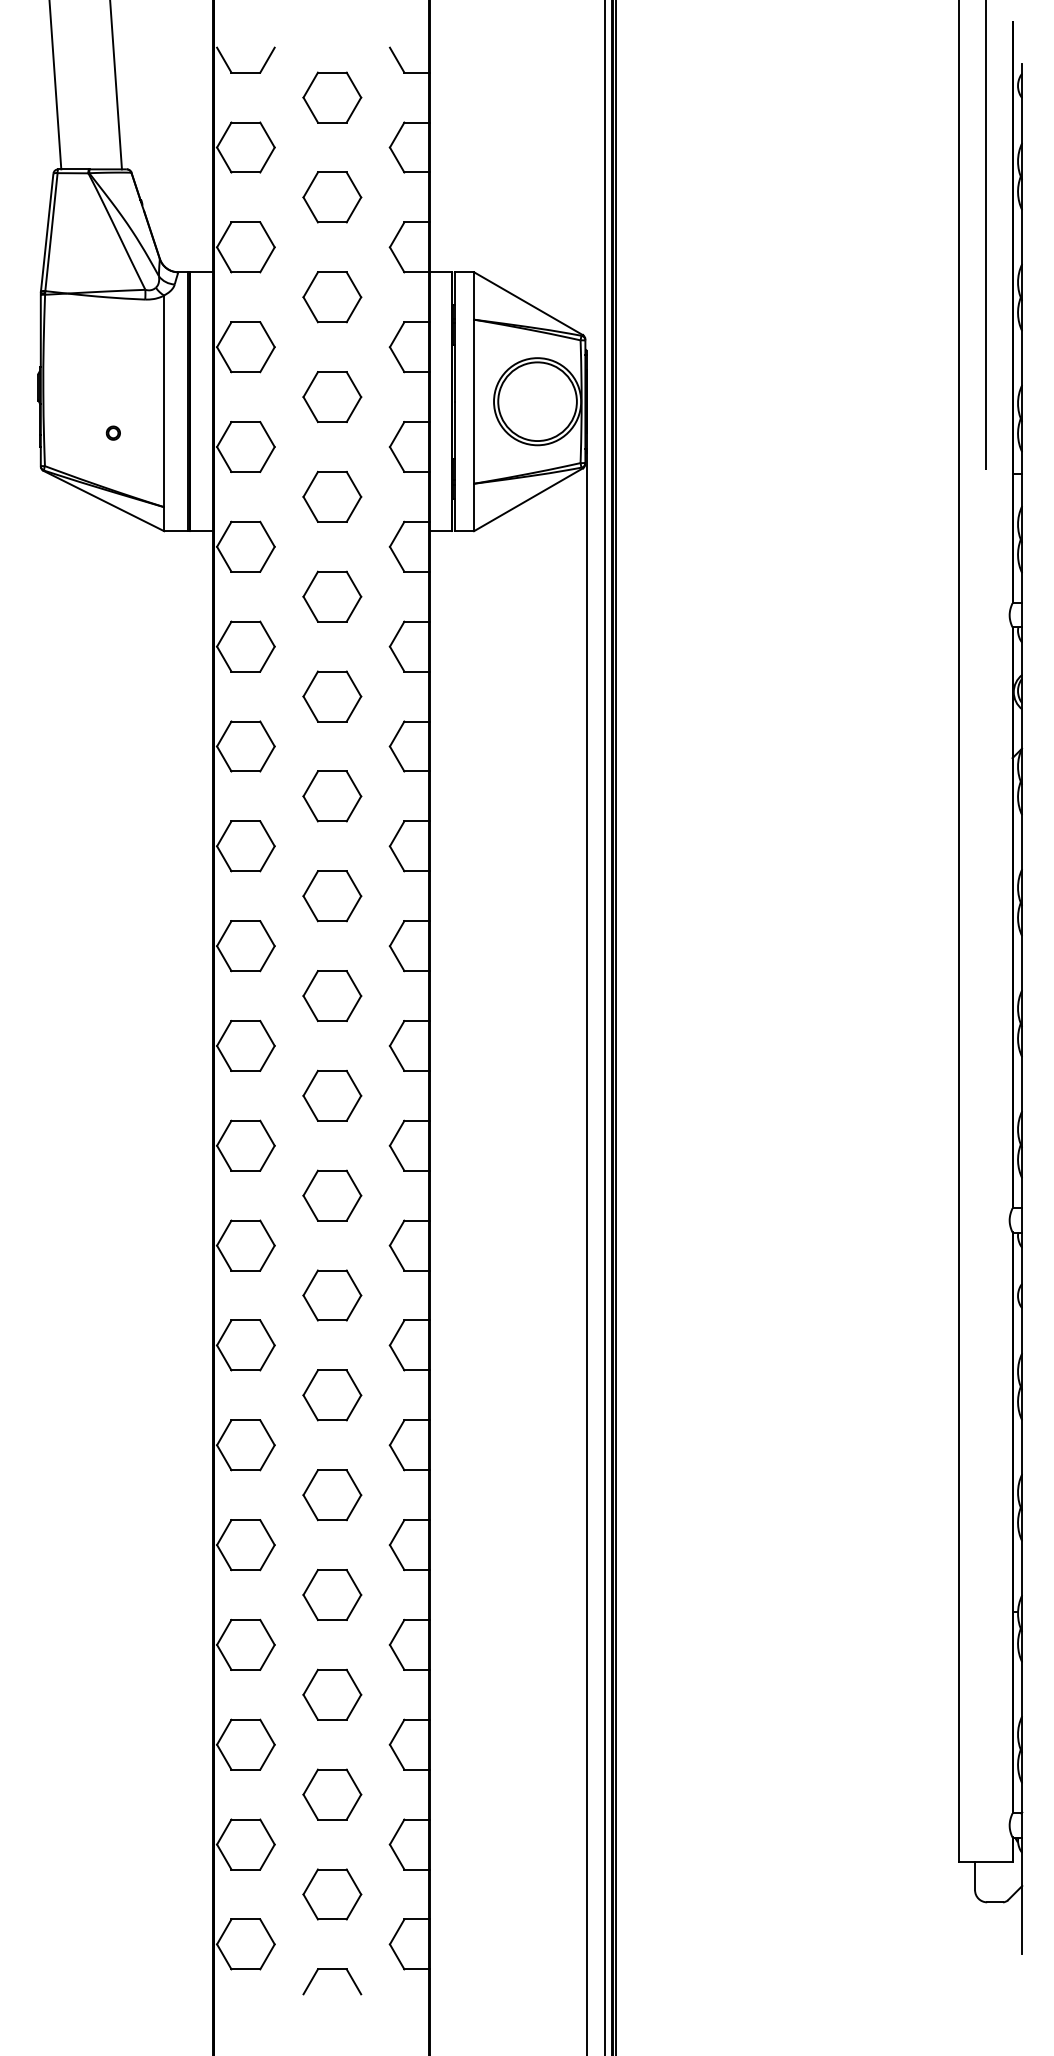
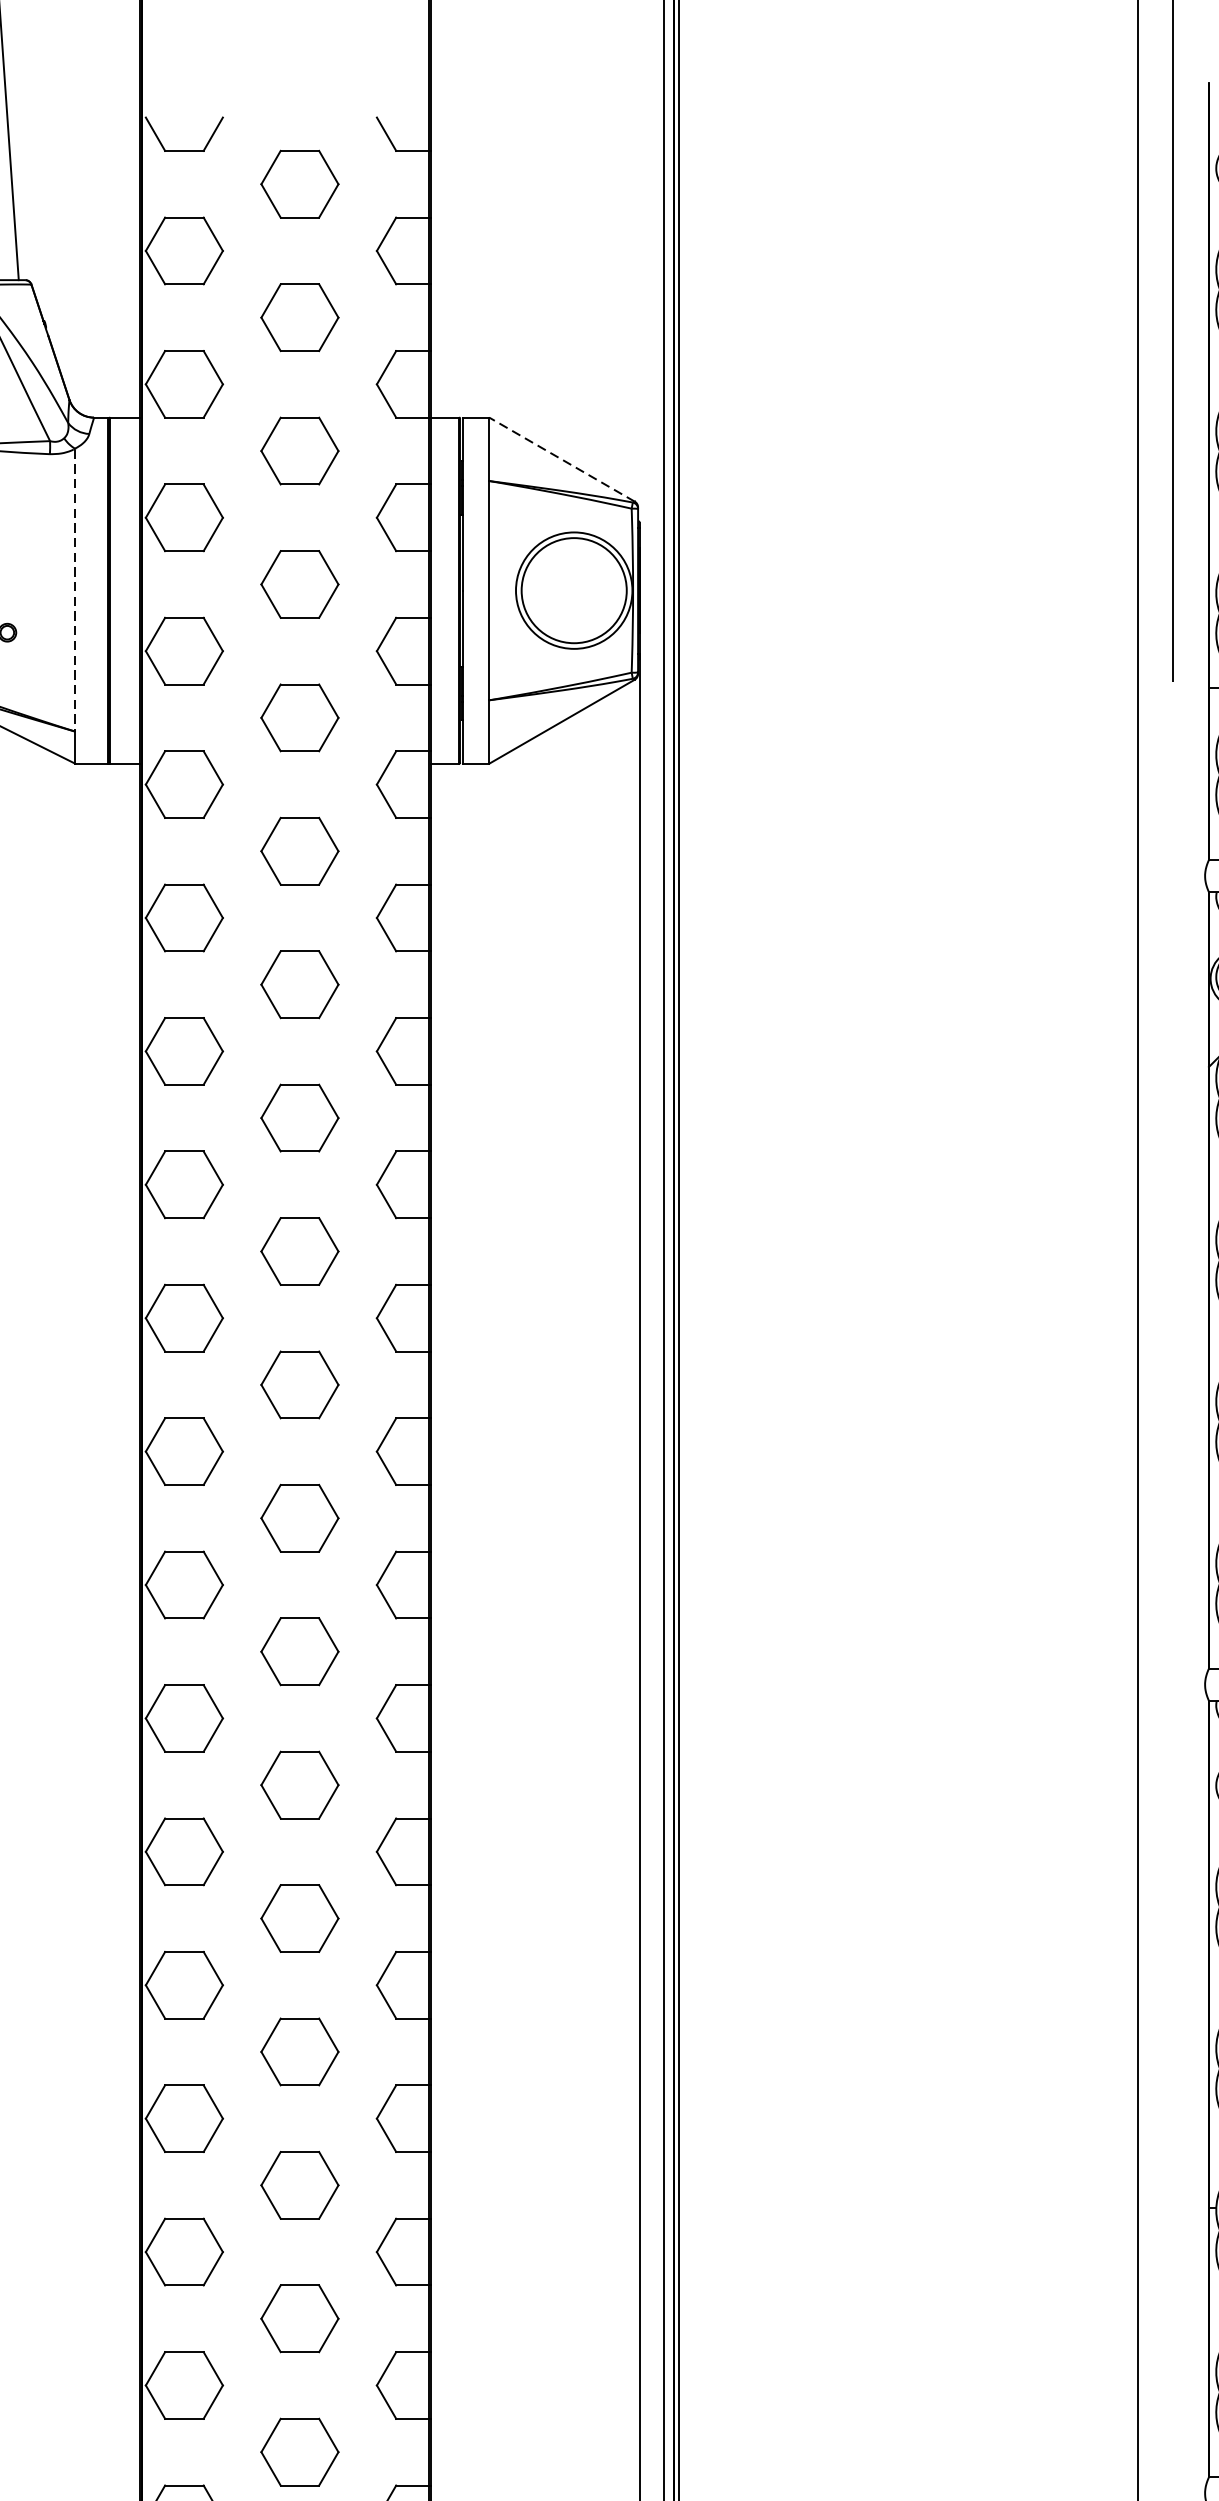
line: (528, 303) -> (562, 459), solid -> dashed
line: (164, 402) -> (75, 591), solid -> dashed

